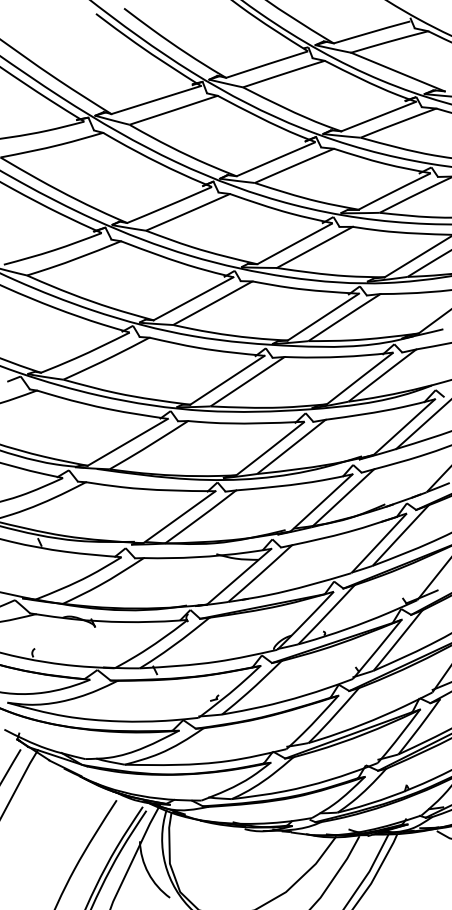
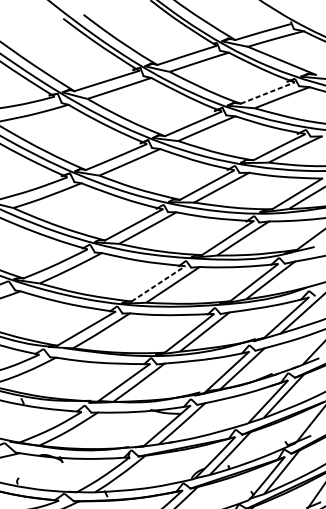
line: (379, 116) -> (268, 92), solid -> dashed
line: (227, 380) -> (158, 284), solid -> dashed

